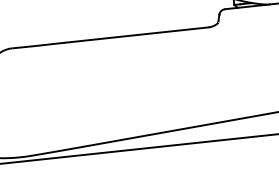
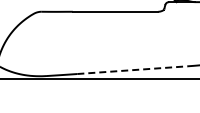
line: (175, 130) -> (132, 70), solid -> dashed

